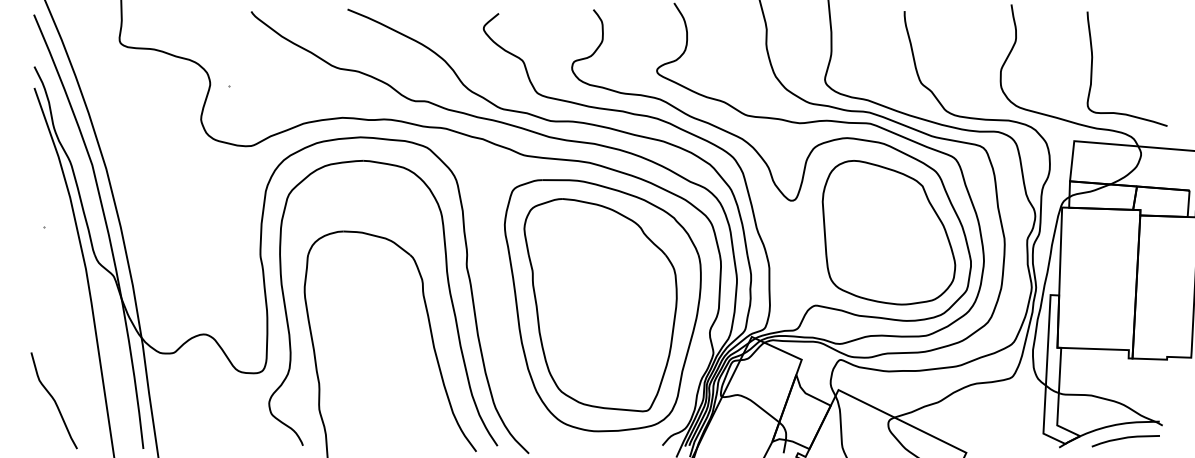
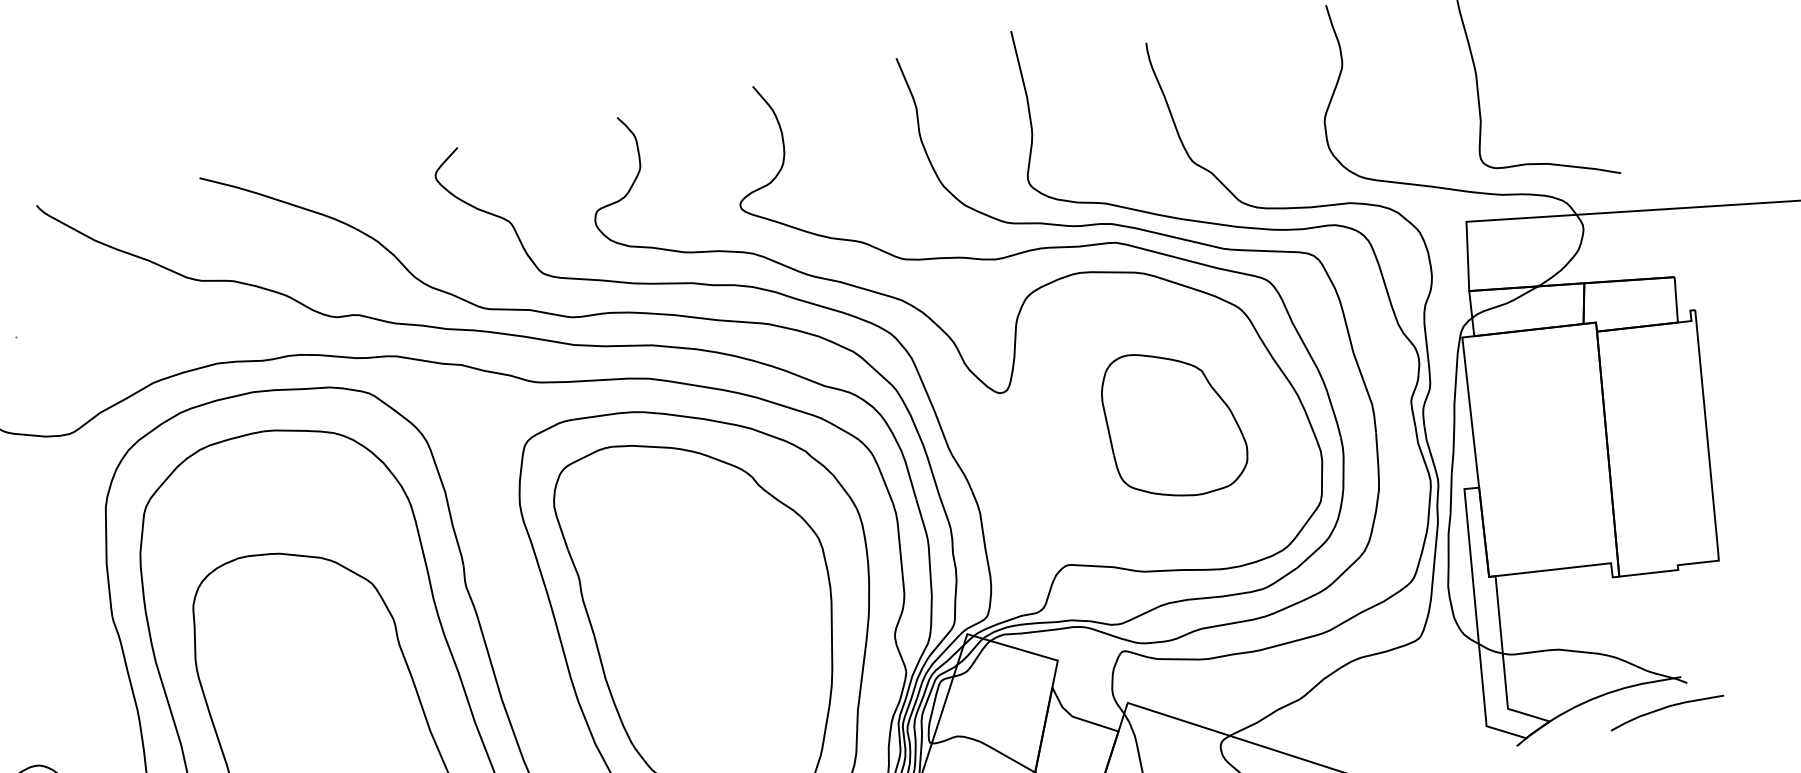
part: (888, 232) -> (1173, 422), size x0.6
curve: (1123, 439) -> (1663, 710), moved

